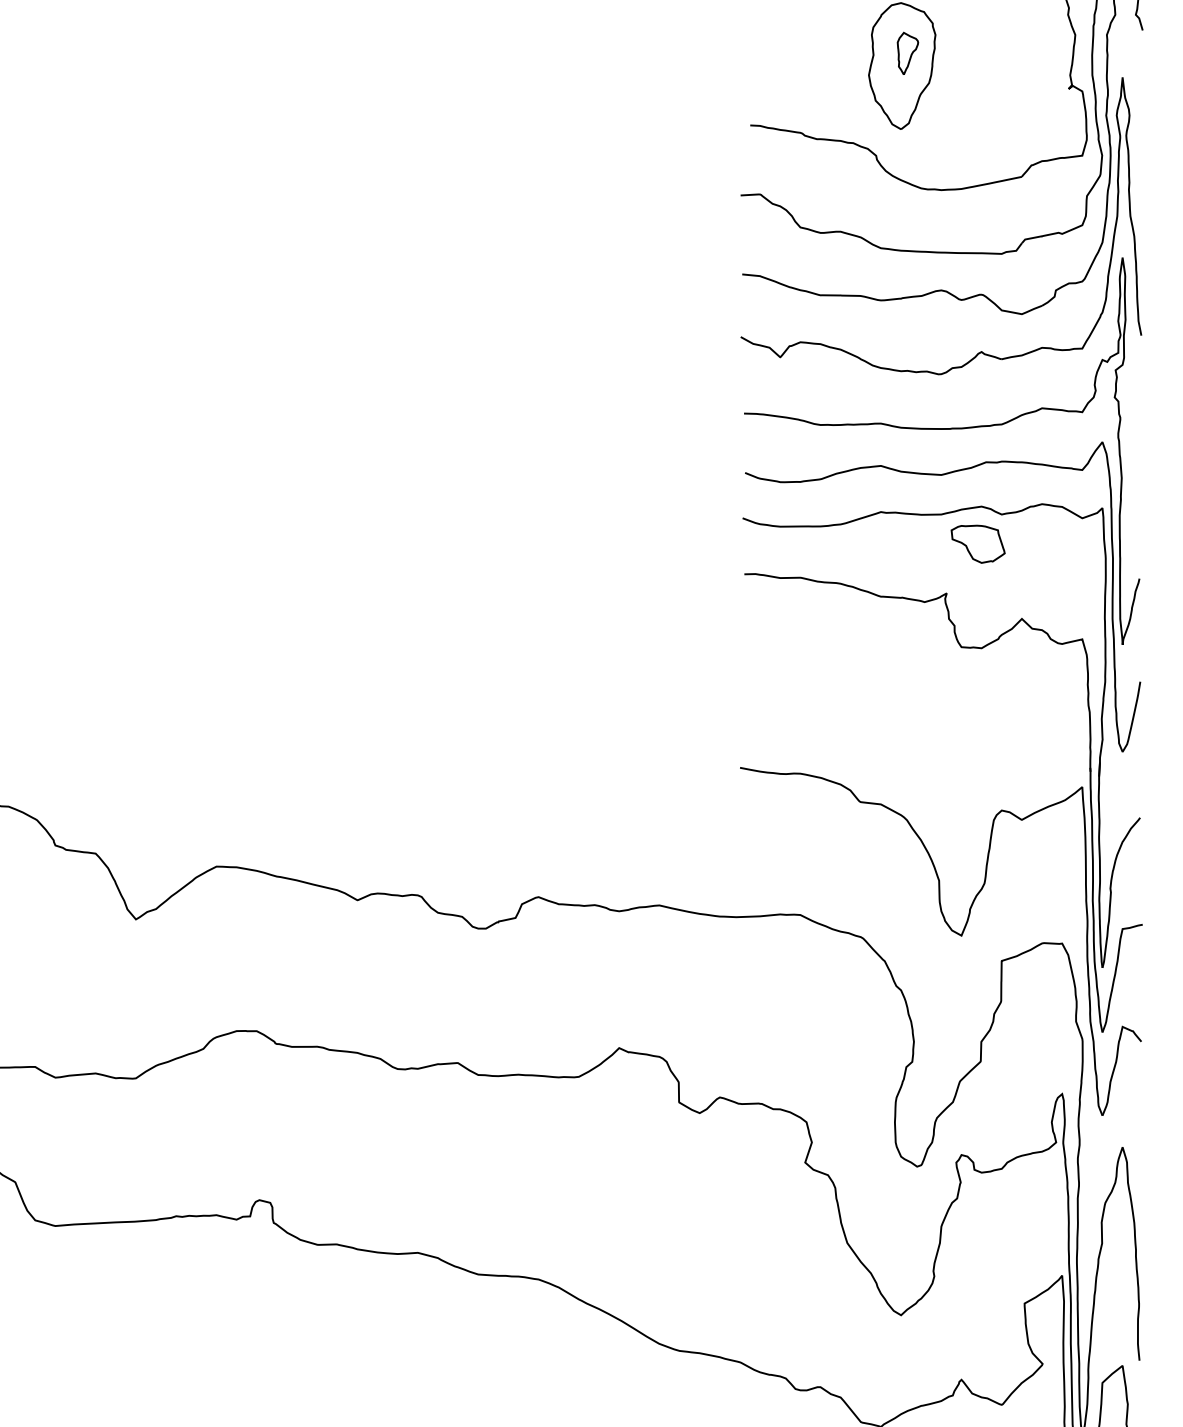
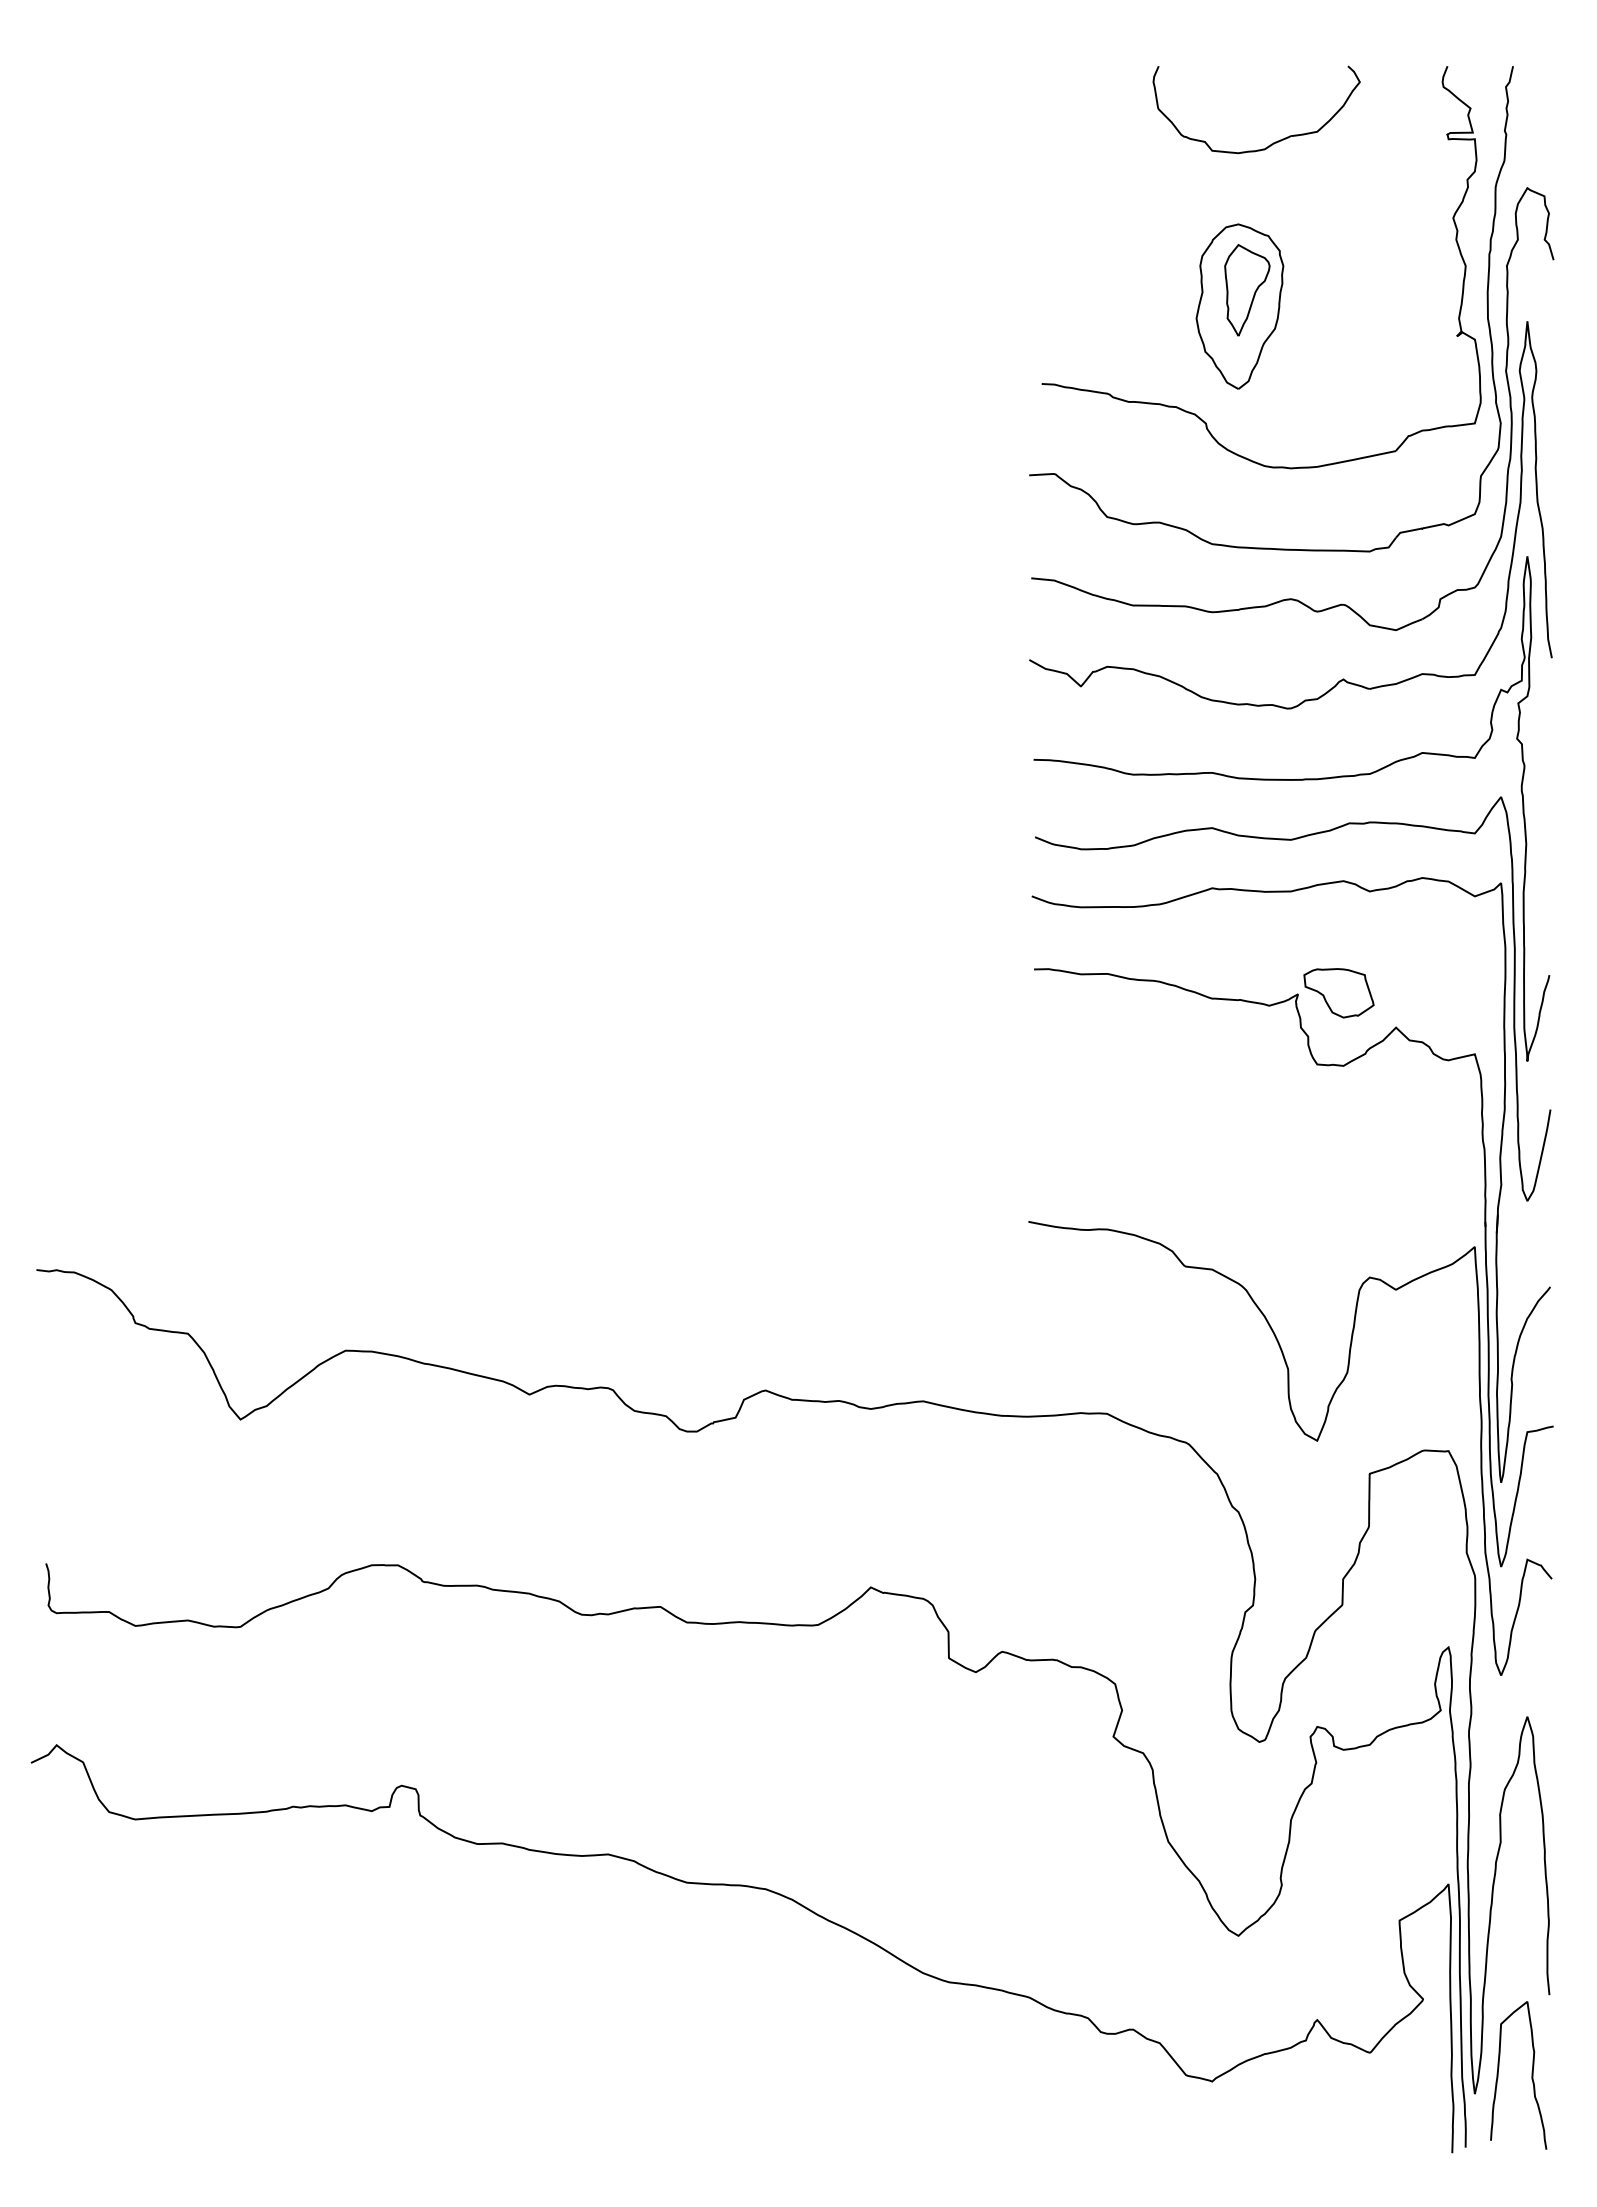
part: (908, 53) -> (1247, 290), size x1.67
part: (977, 544) -> (1338, 993), moved

